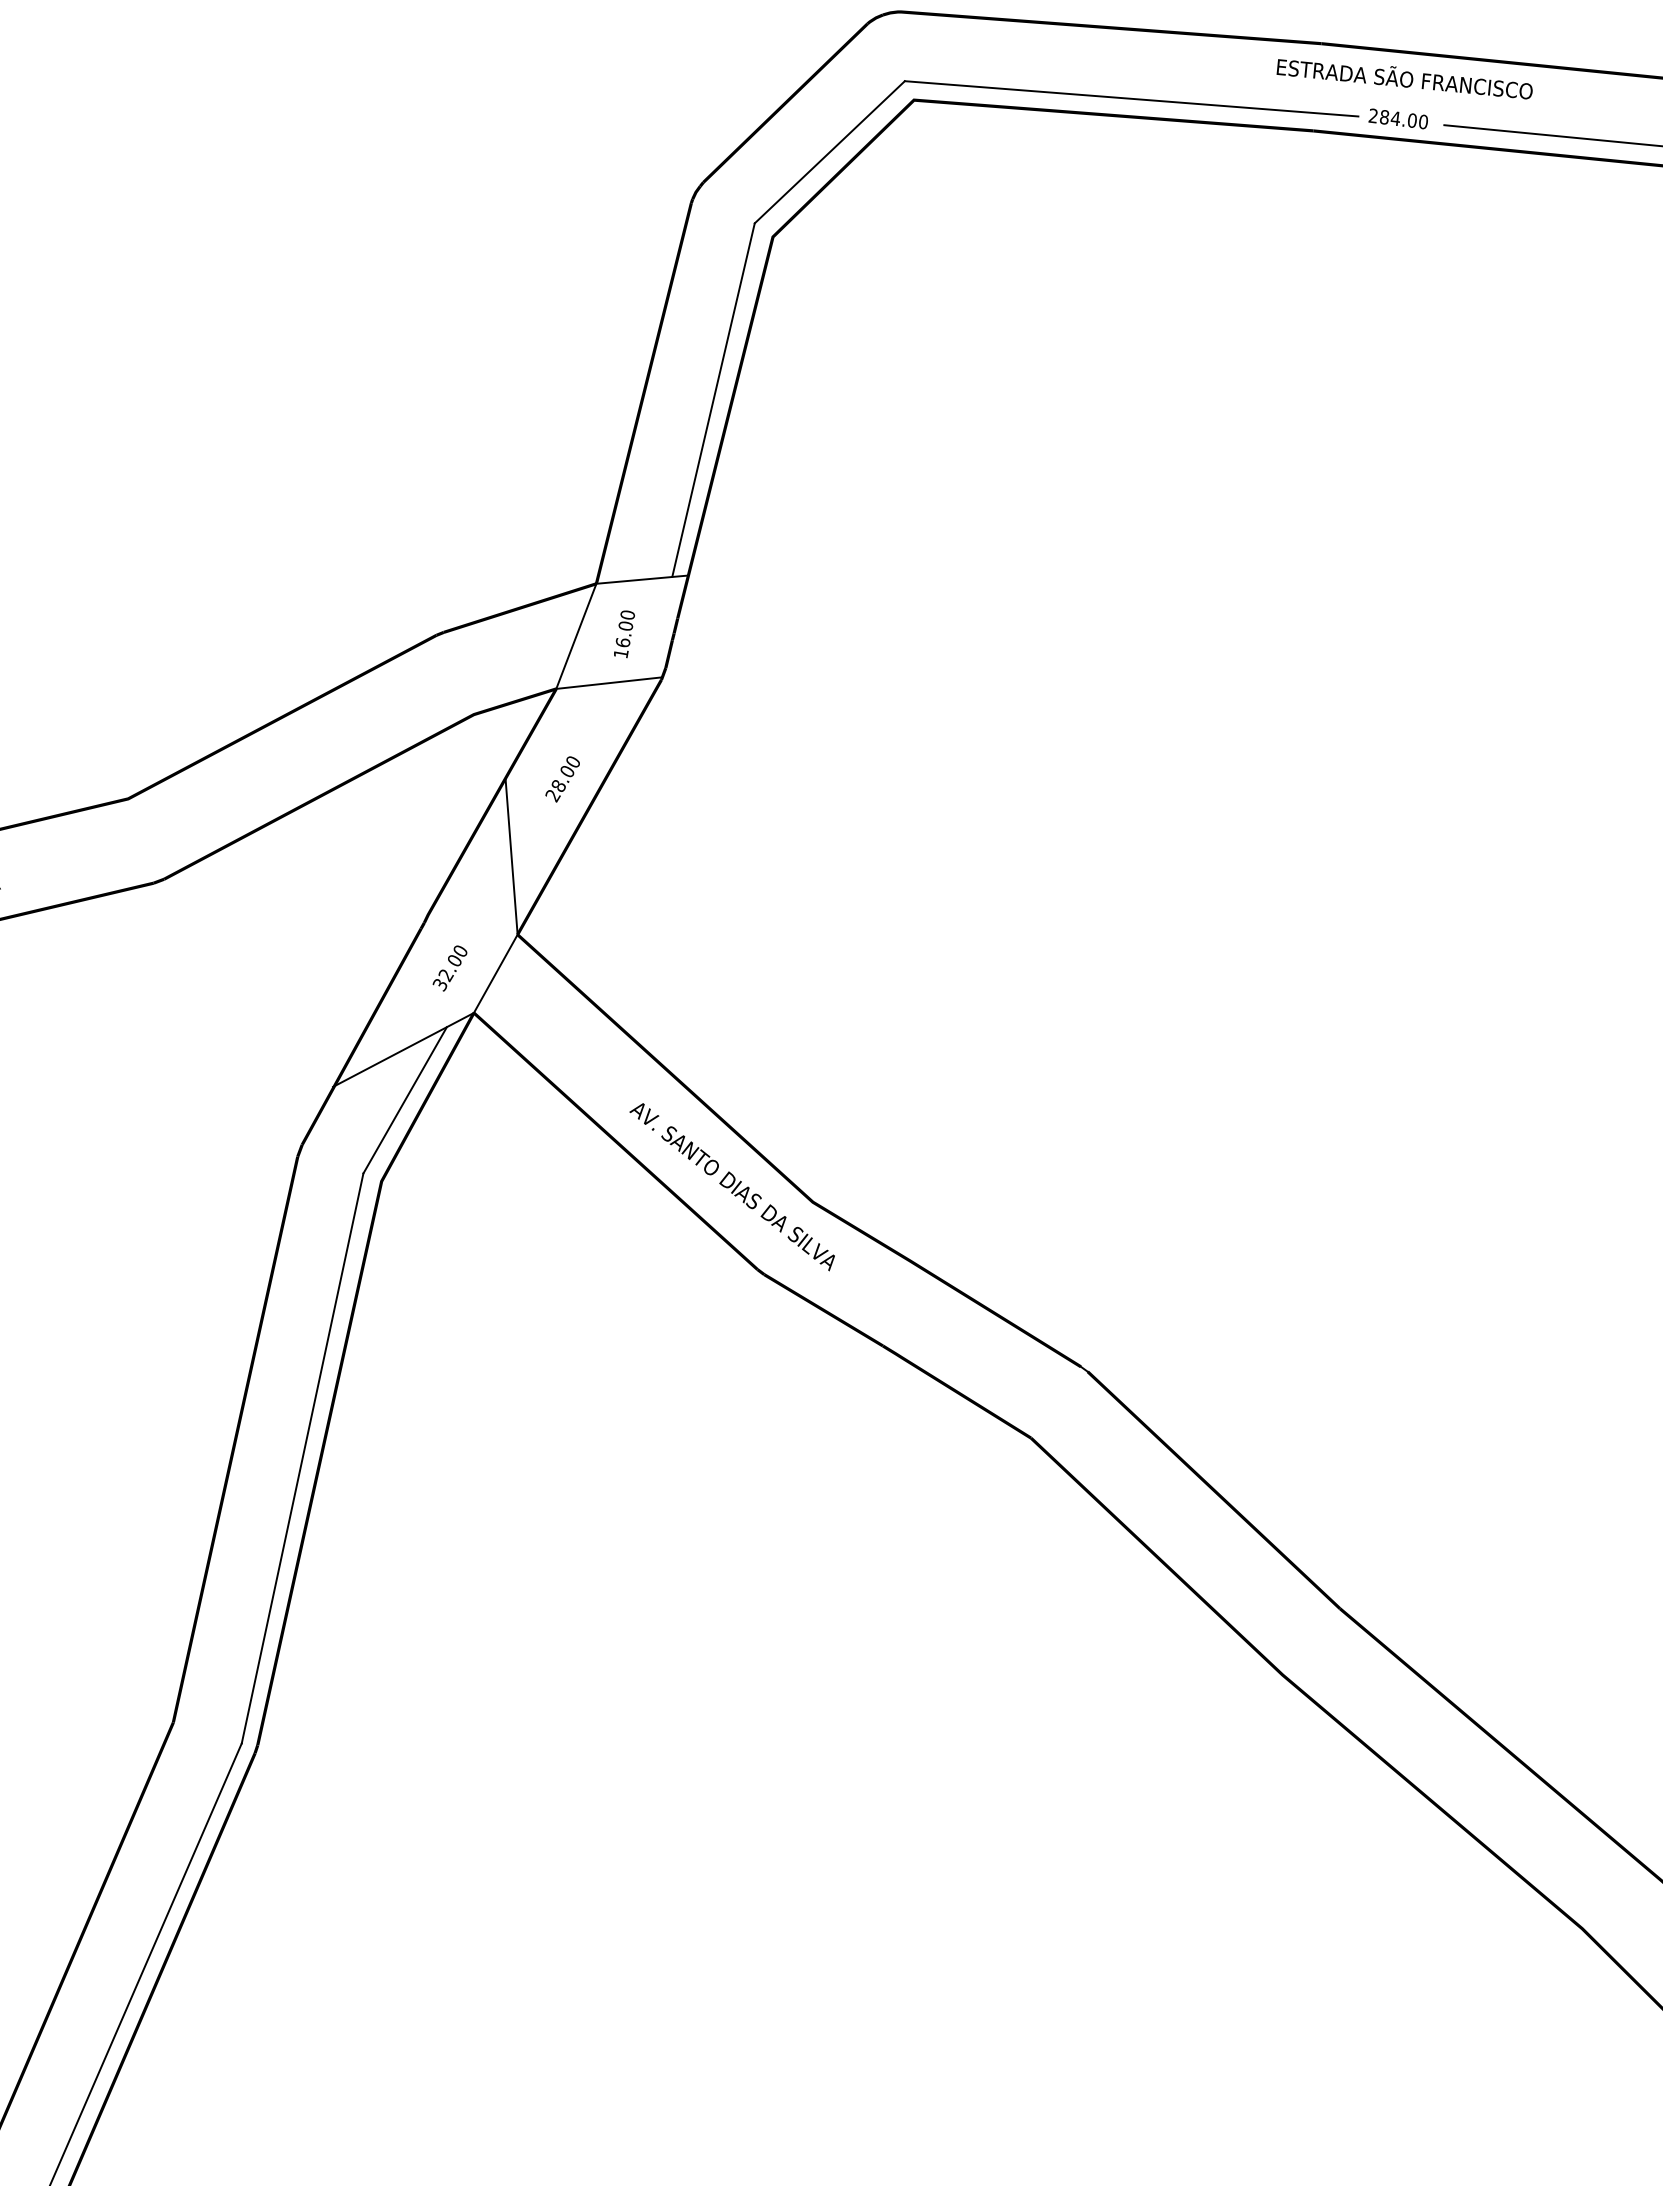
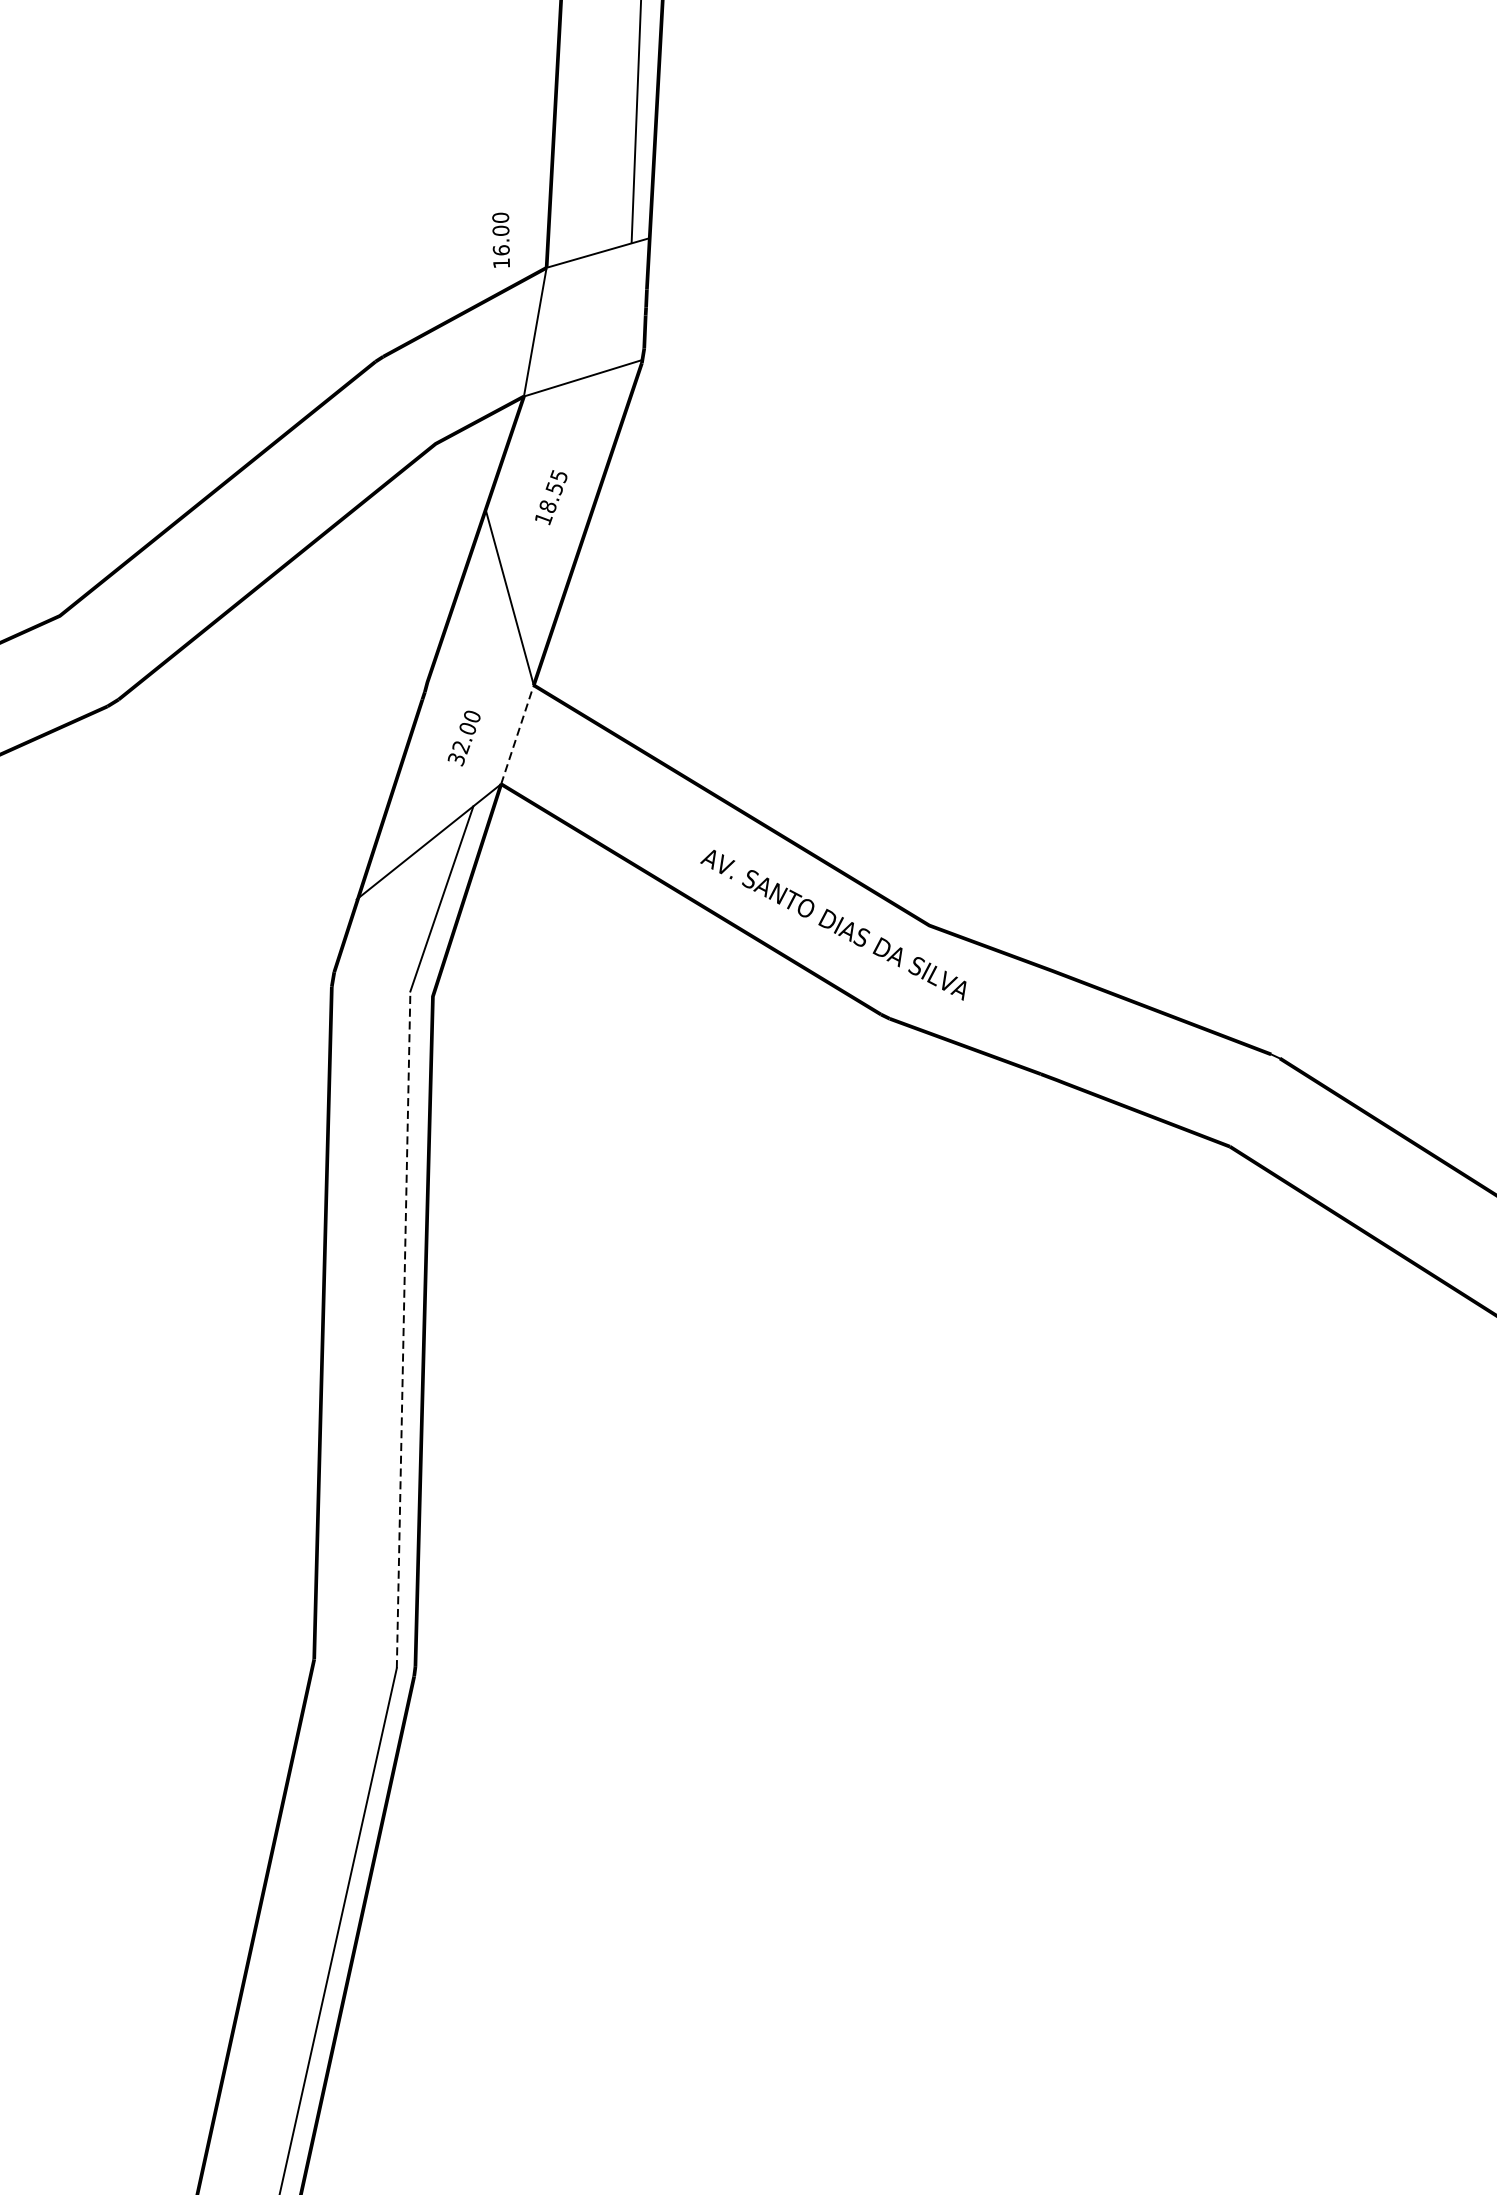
text: (624, 634) -> (501, 240), moved
text: (562, 778) -> (550, 497), 28.00 -> 18.55
line: (495, 973) -> (517, 734), solid -> dashed
line: (302, 1457) -> (403, 1328), solid -> dashed

